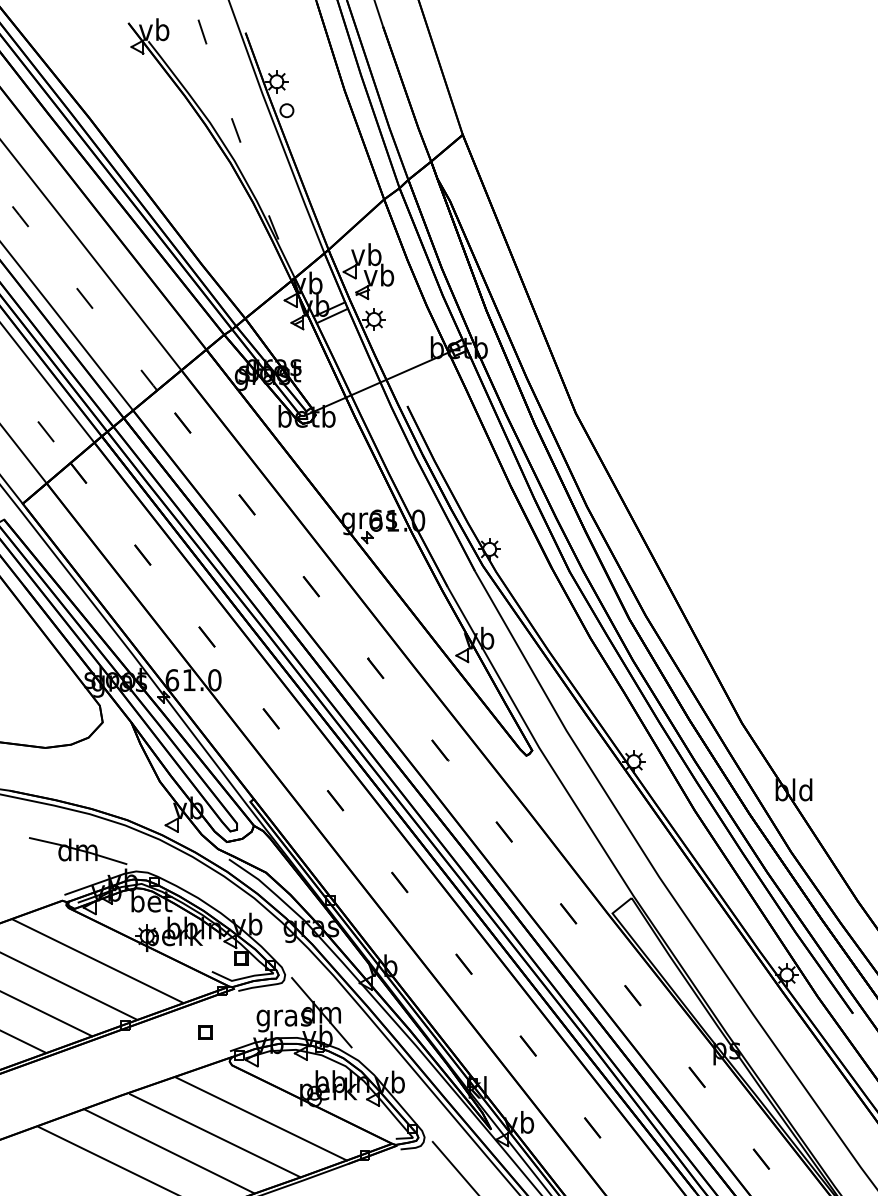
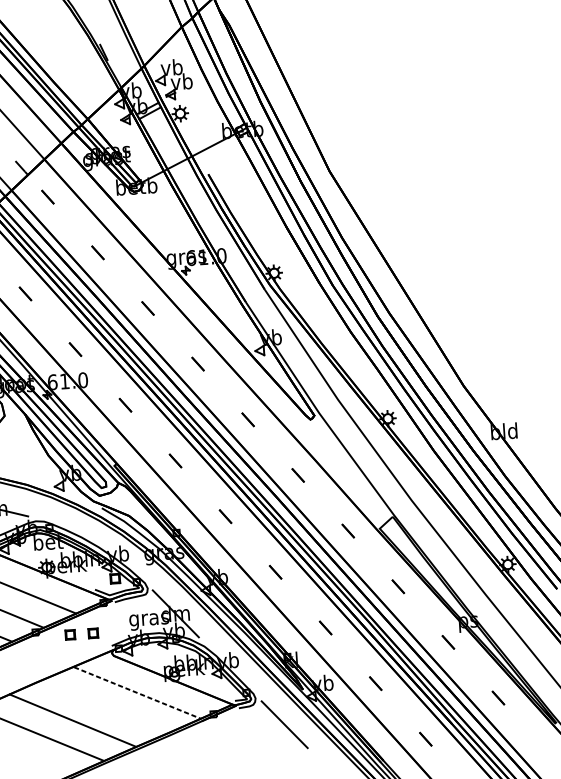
part: (173, 1032) -> (70, 635), added
line: (261, 1119) -> (137, 693), solid -> dashed
line: (215, 1135) -> (105, 707), removed

